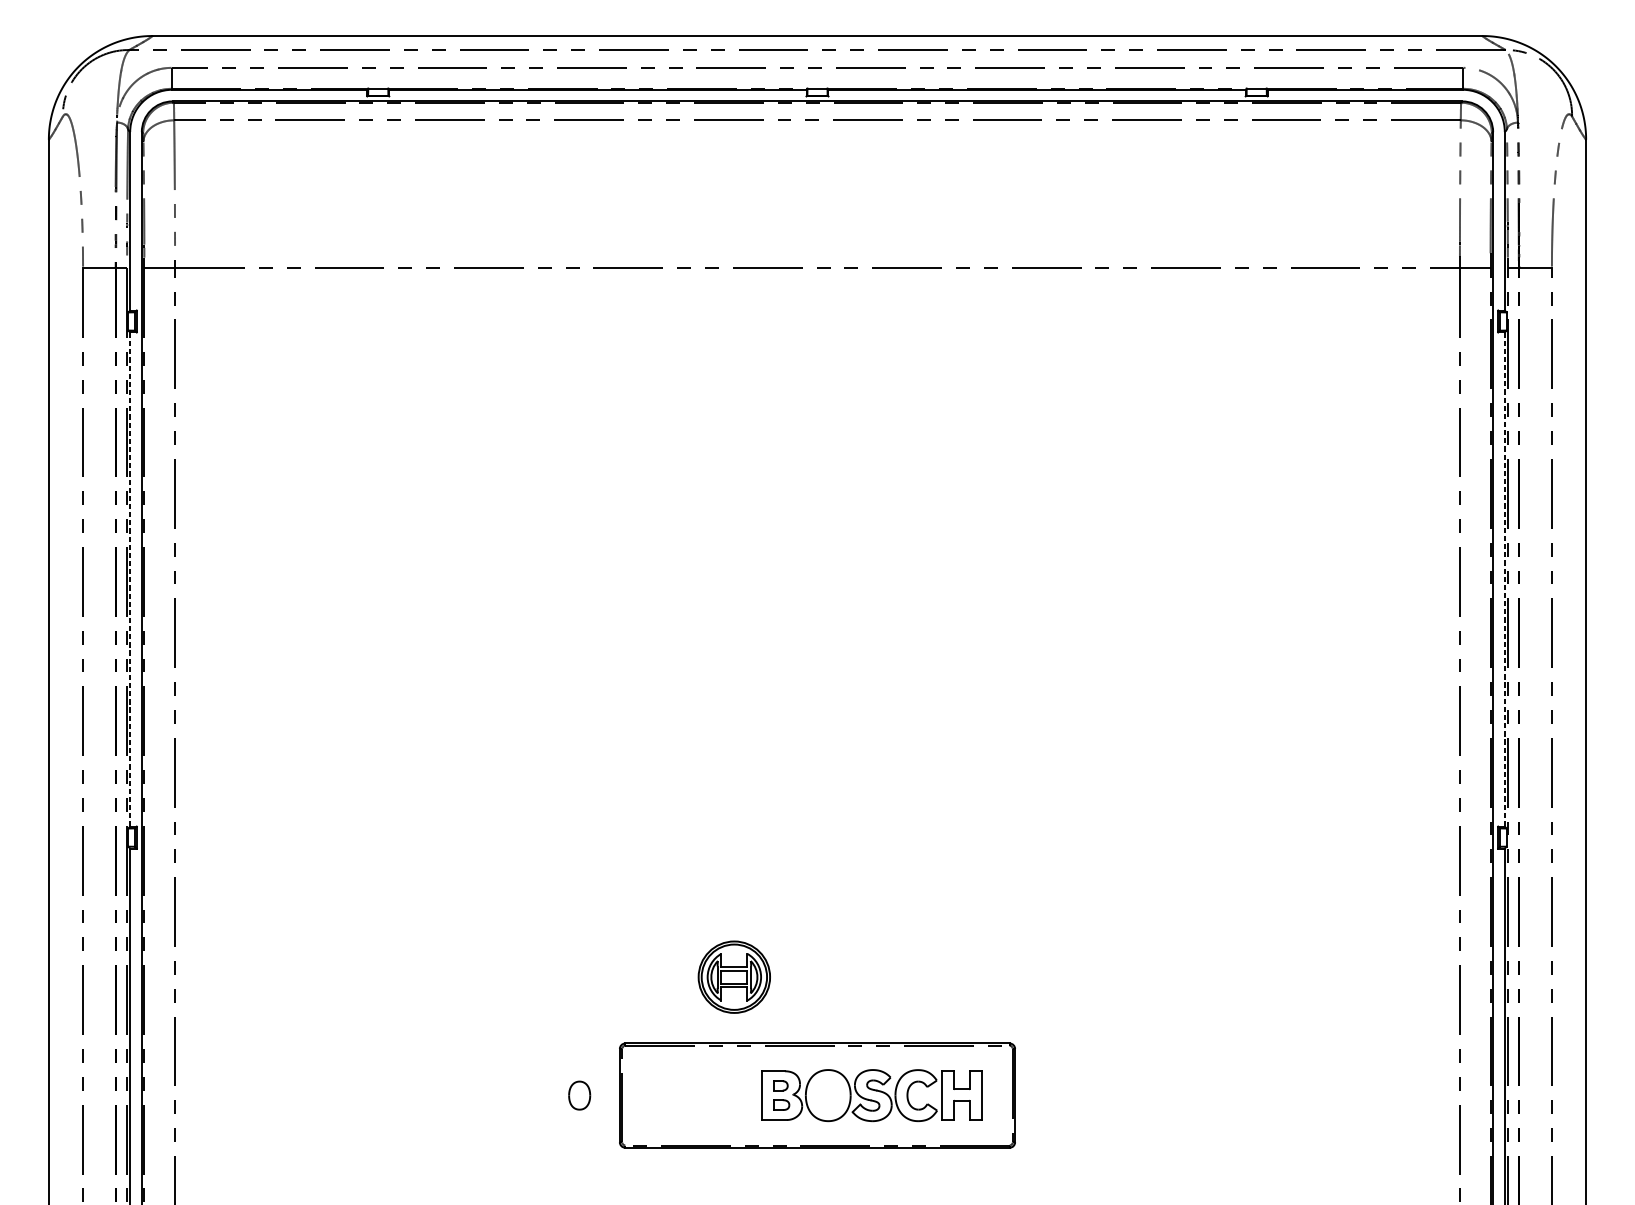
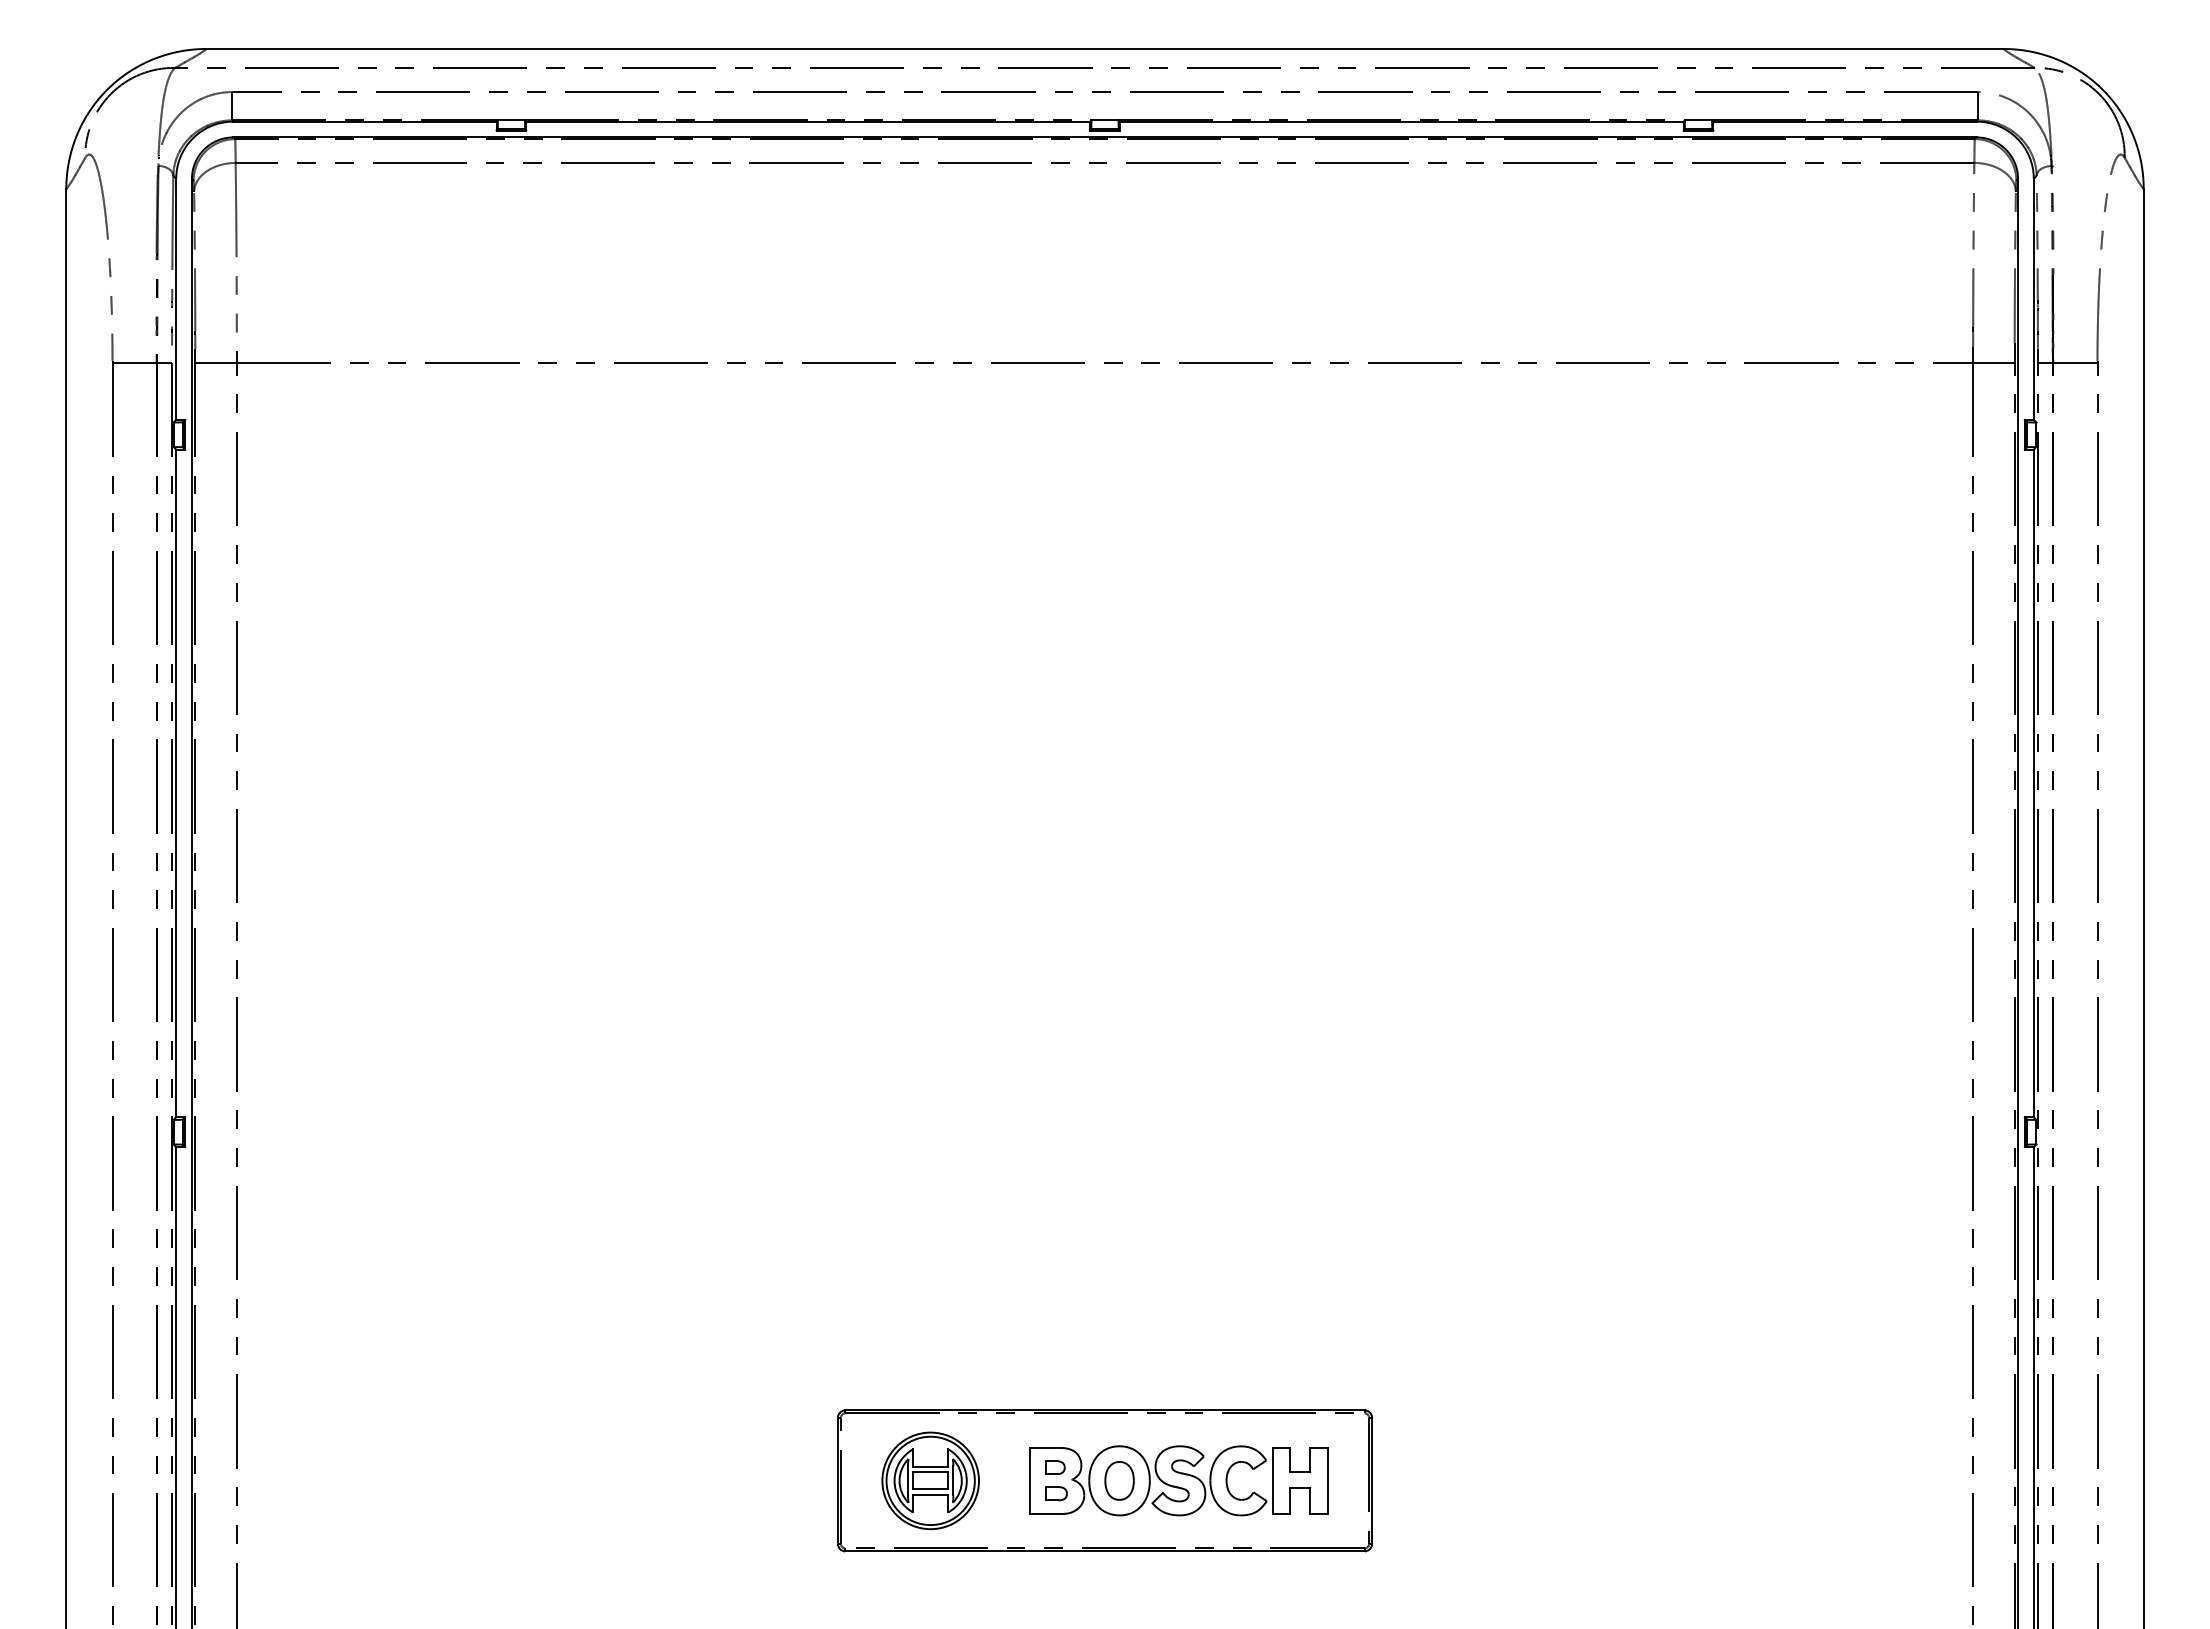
line: (130, 579) -> (176, 783), dashed -> solid
line: (1504, 579) -> (2033, 783), dashed -> solid
part: (734, 976) -> (930, 1480), moved
part: (579, 1095) -> (1119, 1480), moved

